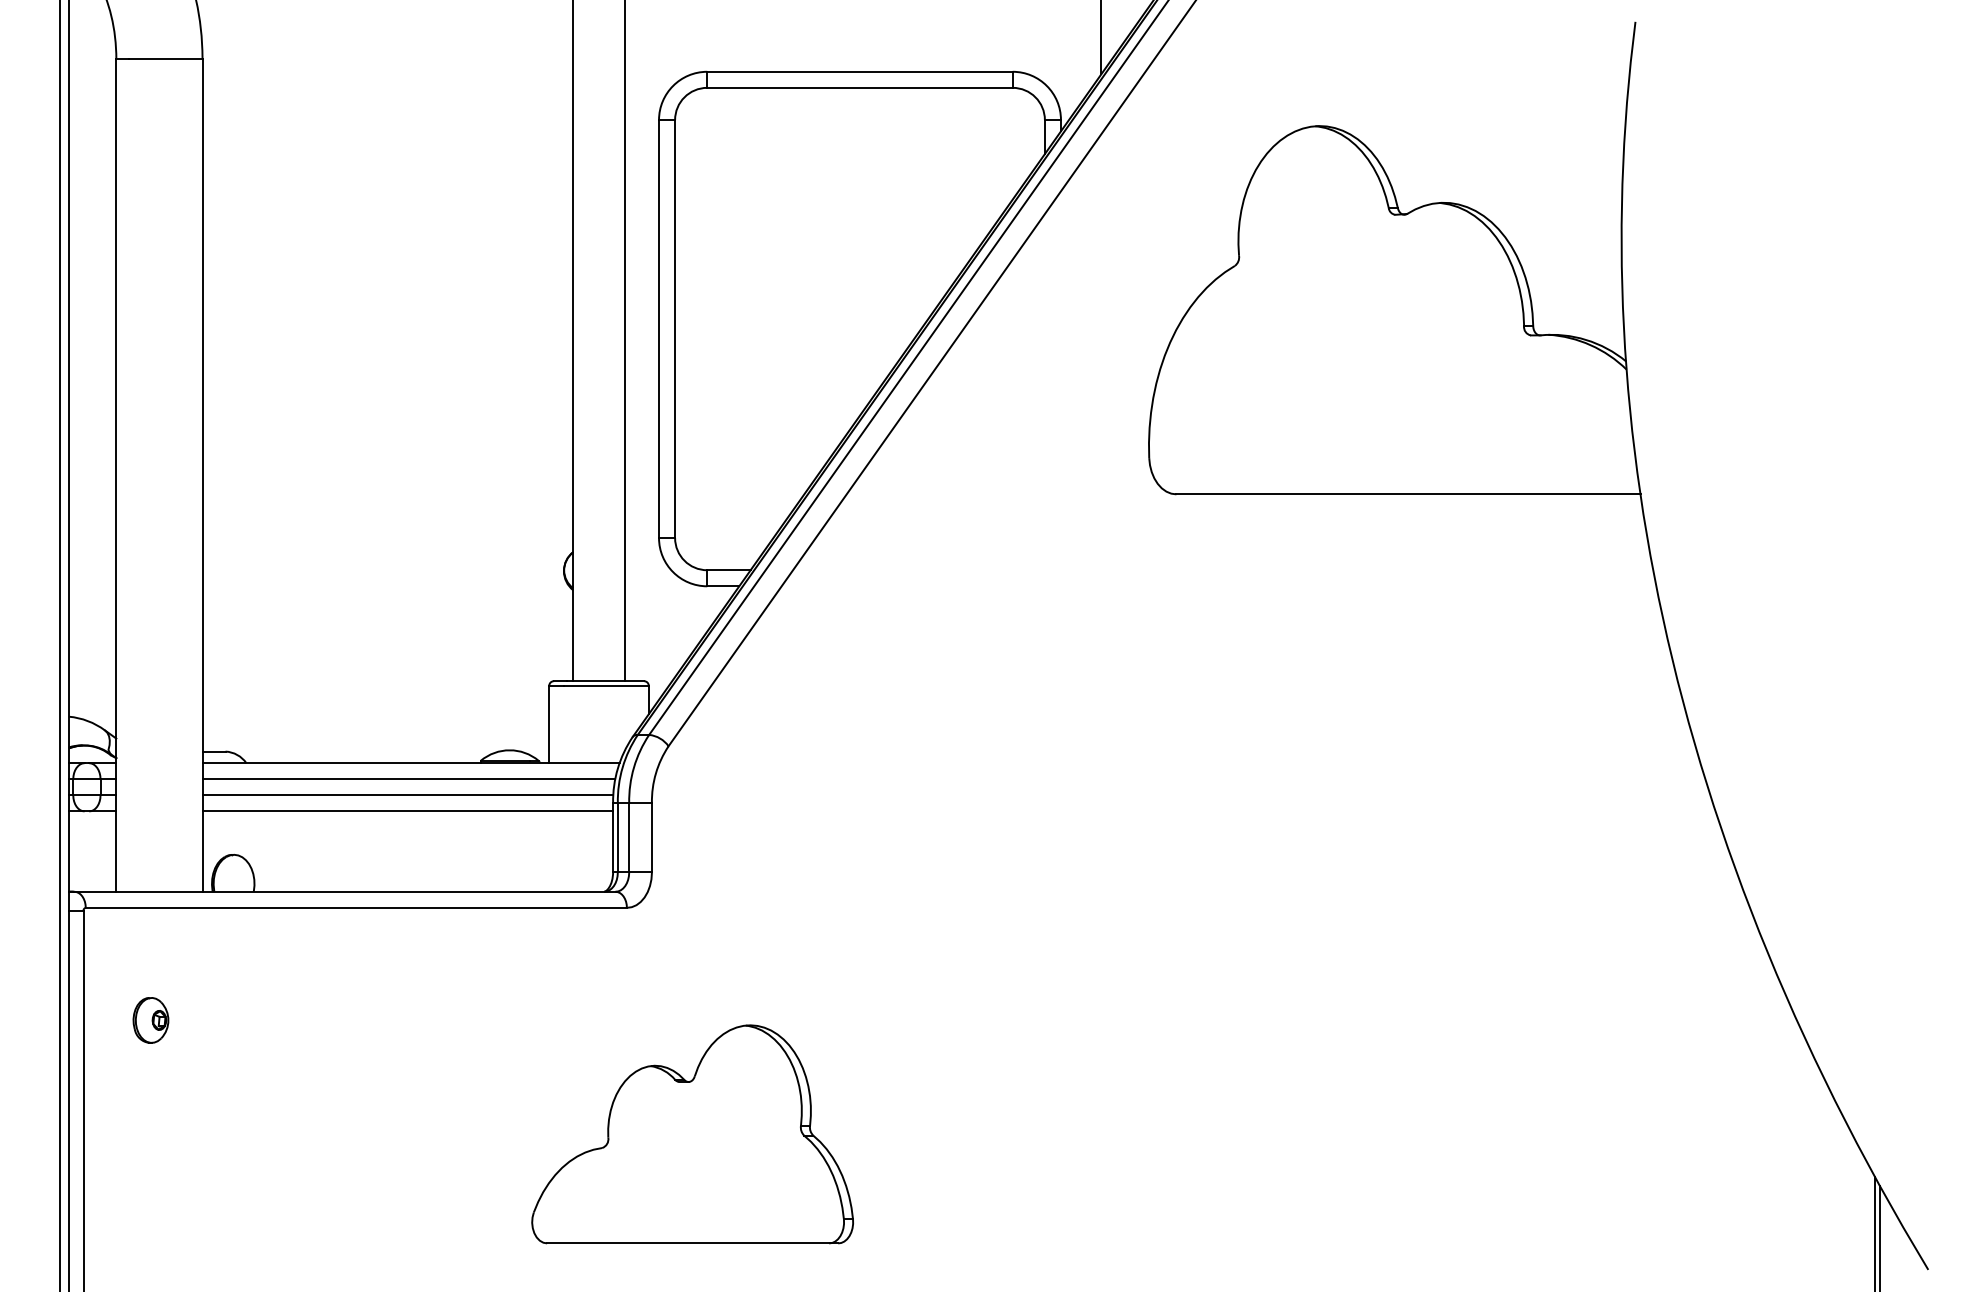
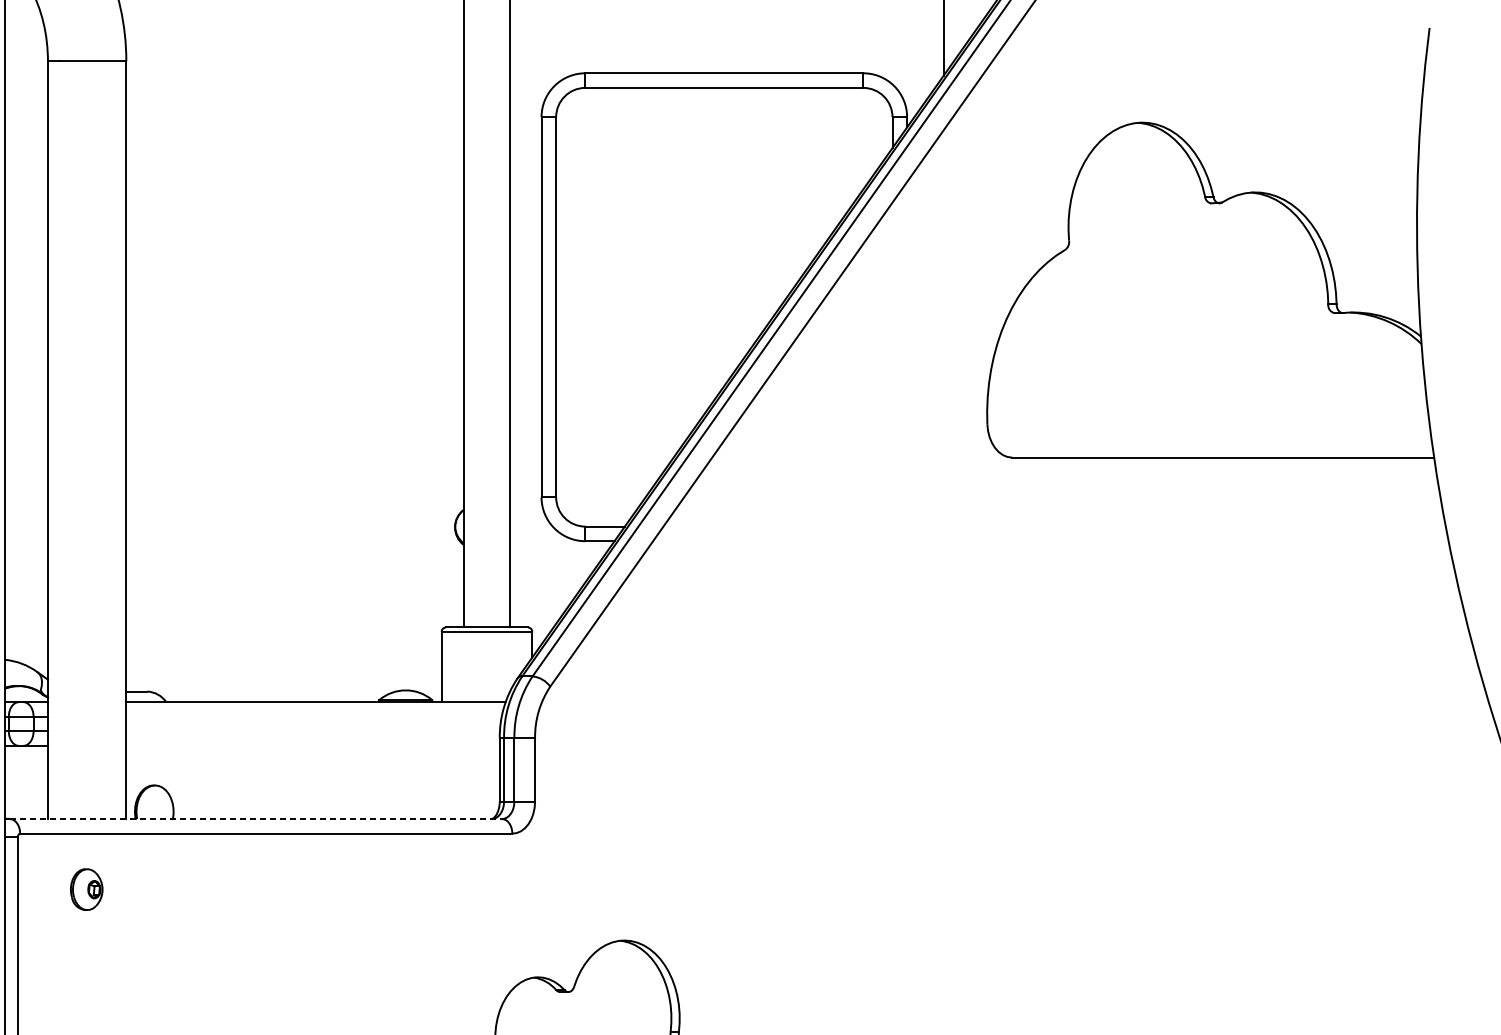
line: (408, 779) -> (313, 716), removed
line: (407, 795) -> (312, 731), removed
line: (407, 811) -> (312, 746), removed
line: (344, 891) -> (255, 818), solid -> dashed
part: (150, 1020) -> (86, 889), moved

